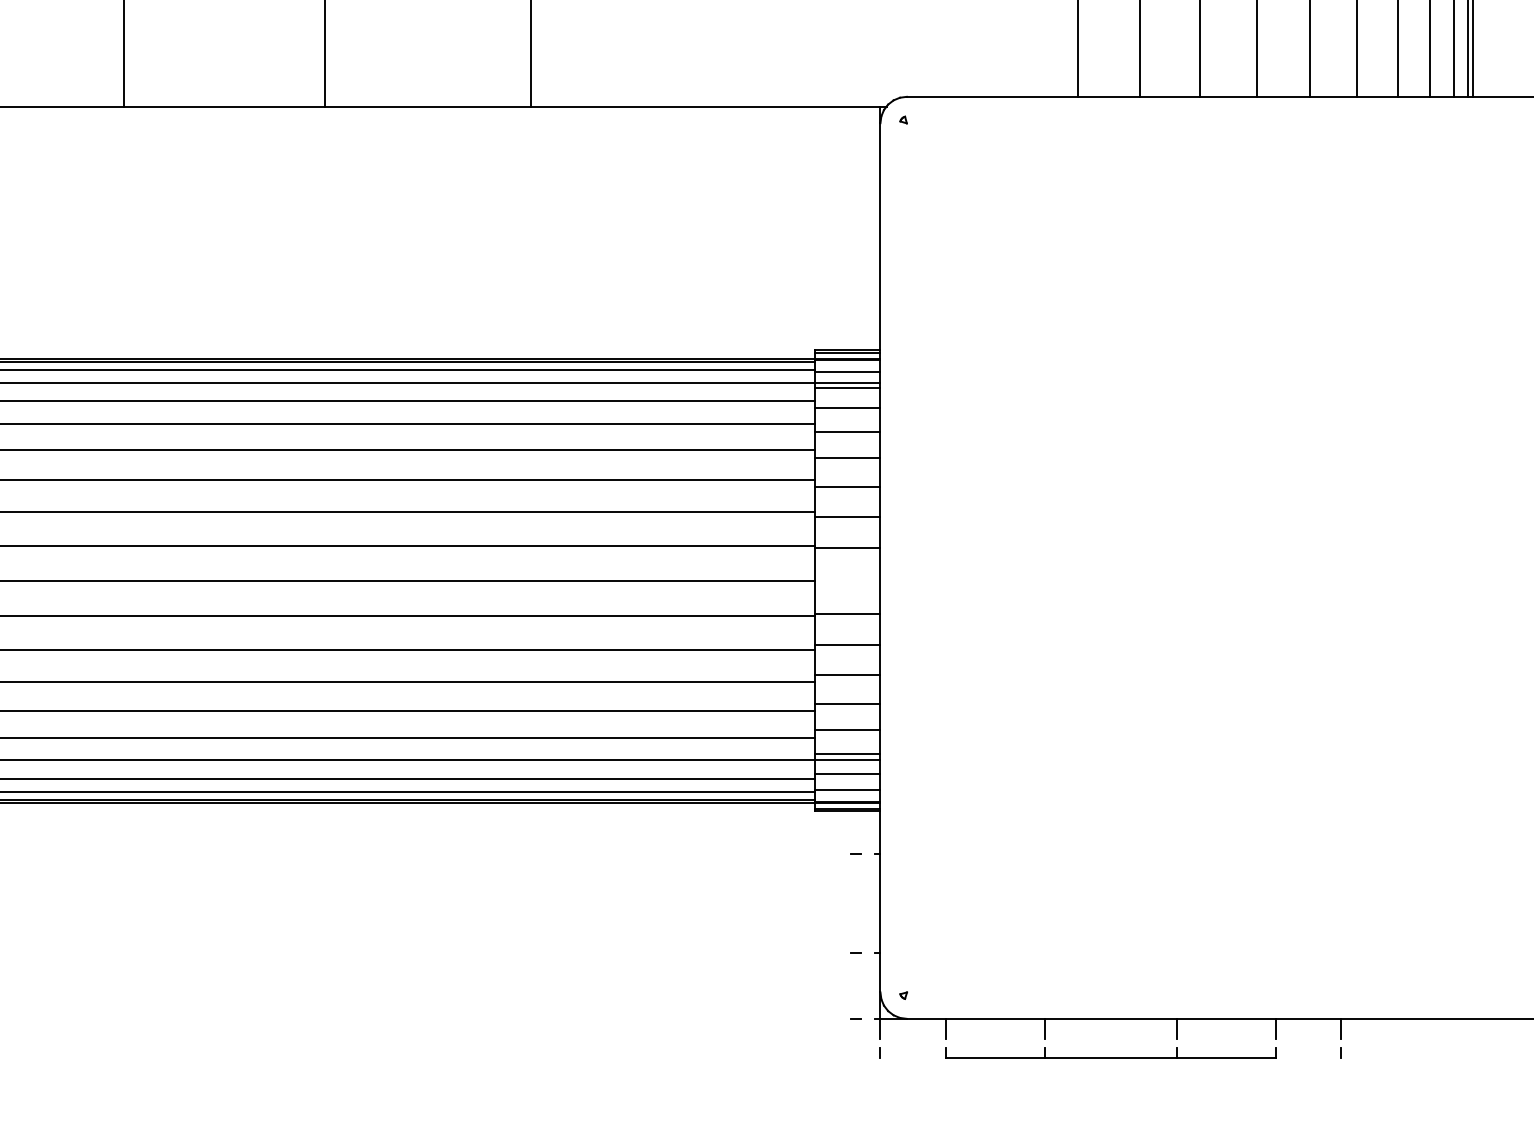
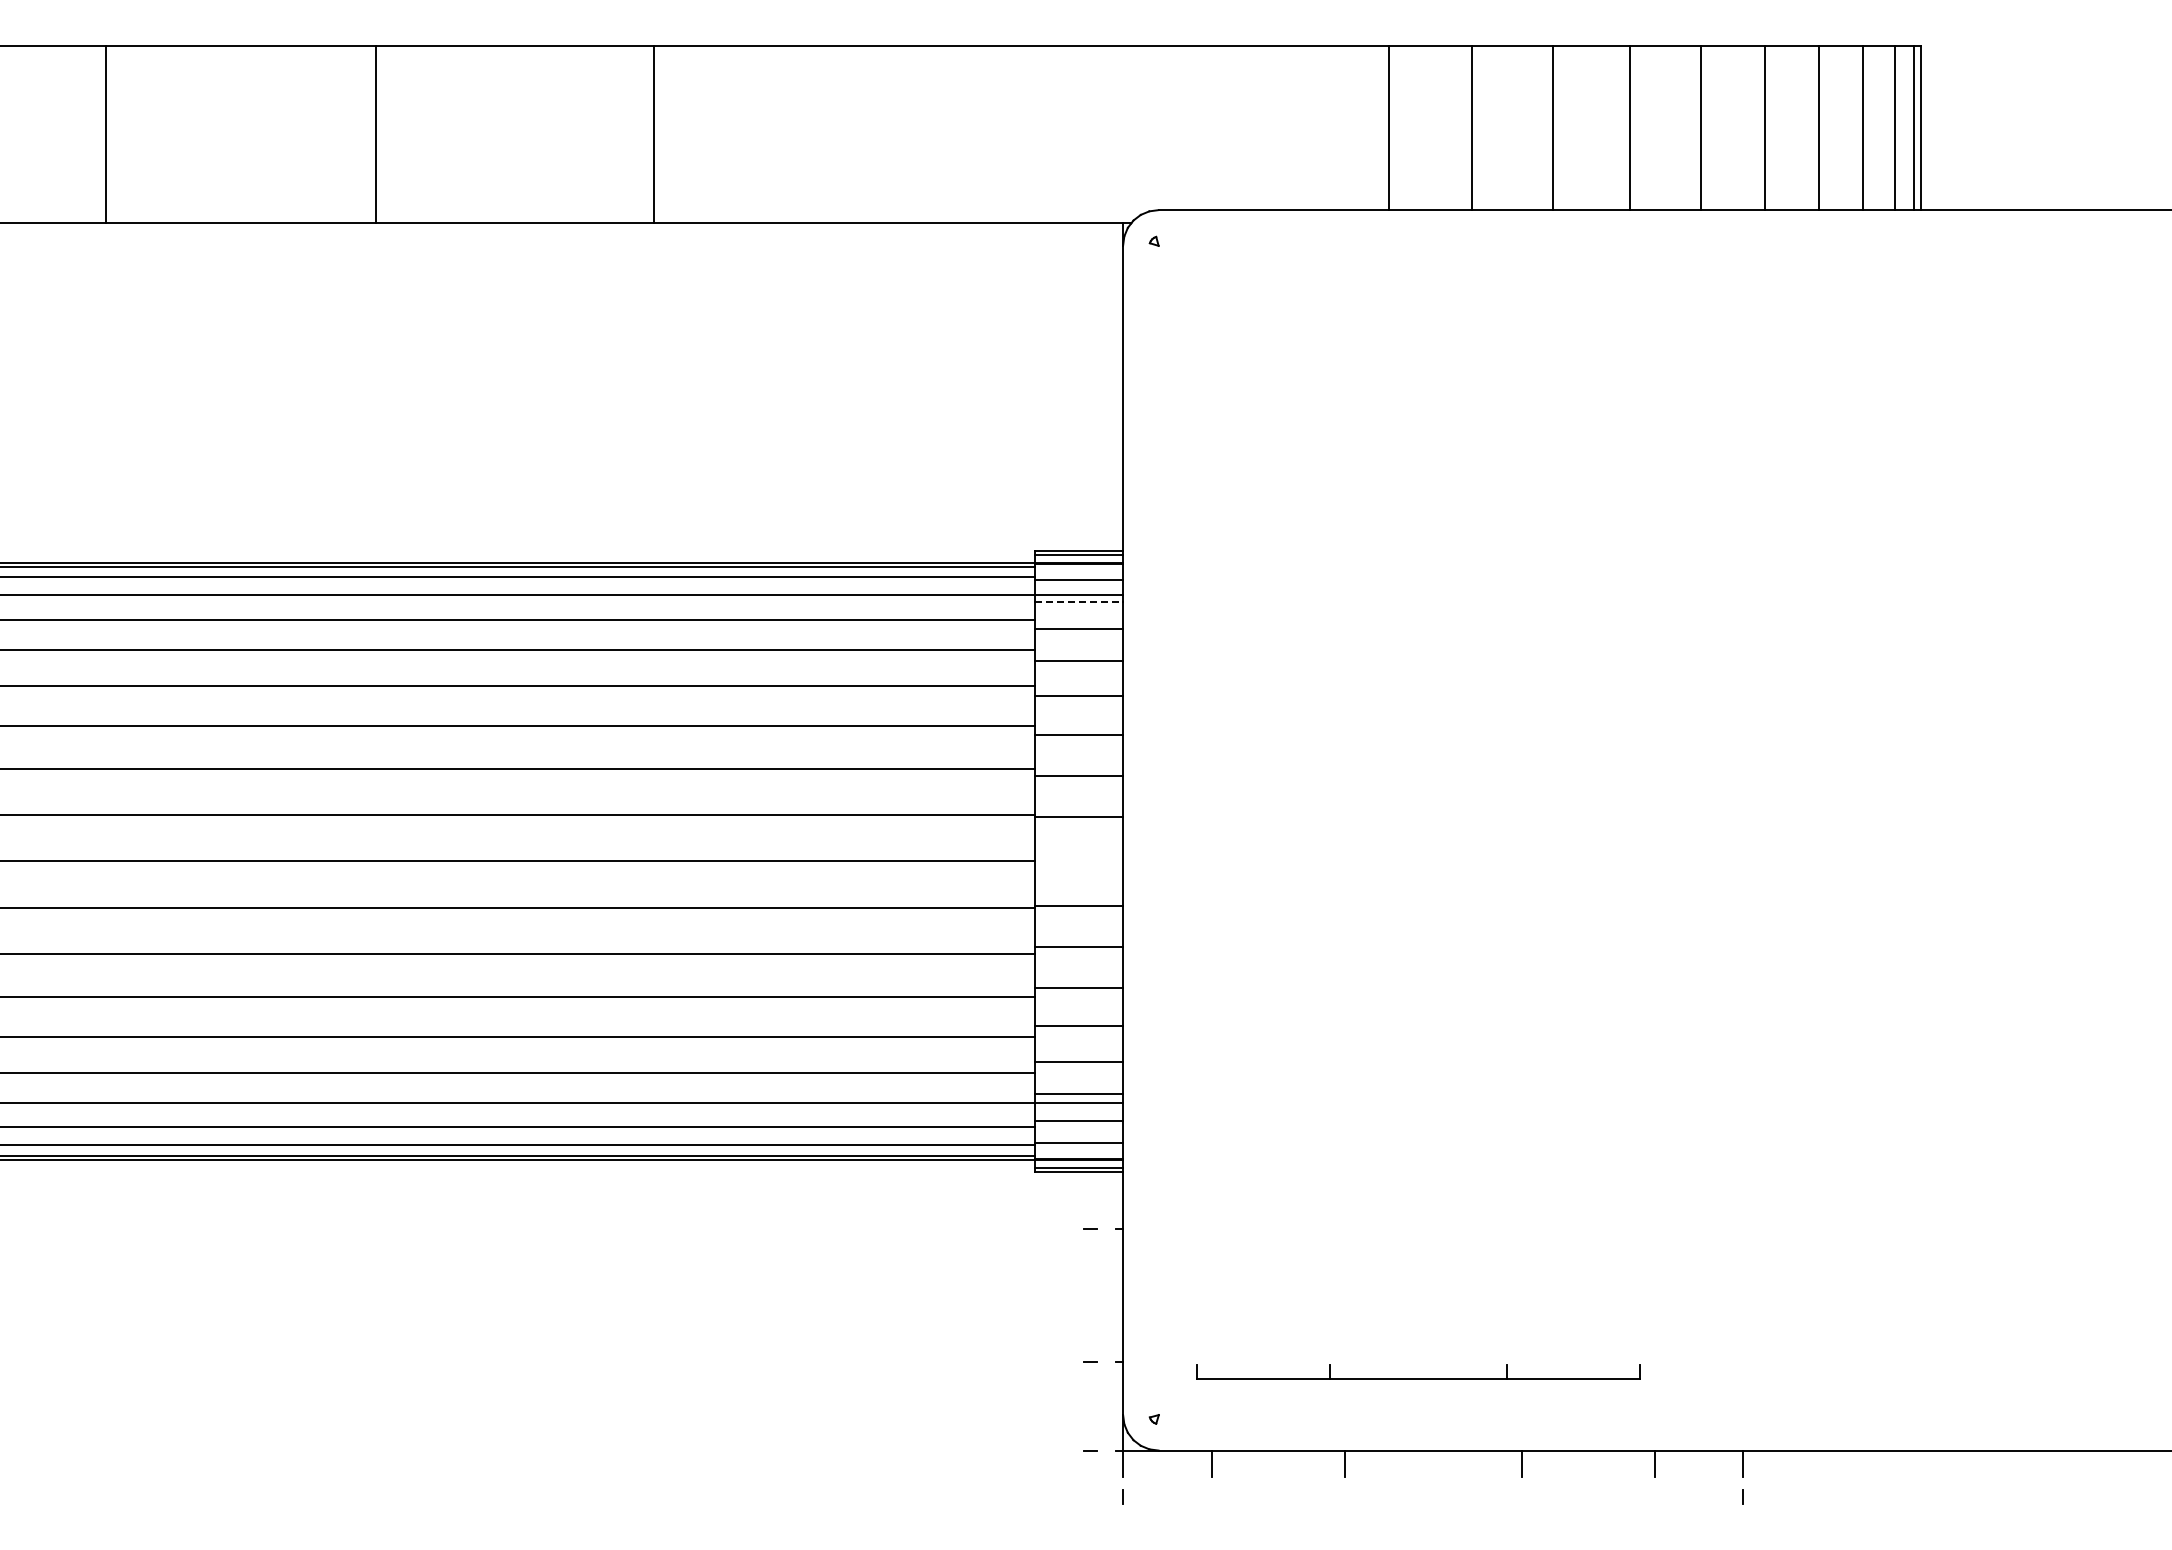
line: (848, 388) -> (1079, 602), solid -> dashed
part: (1111, 1058) -> (1418, 1378), moved

